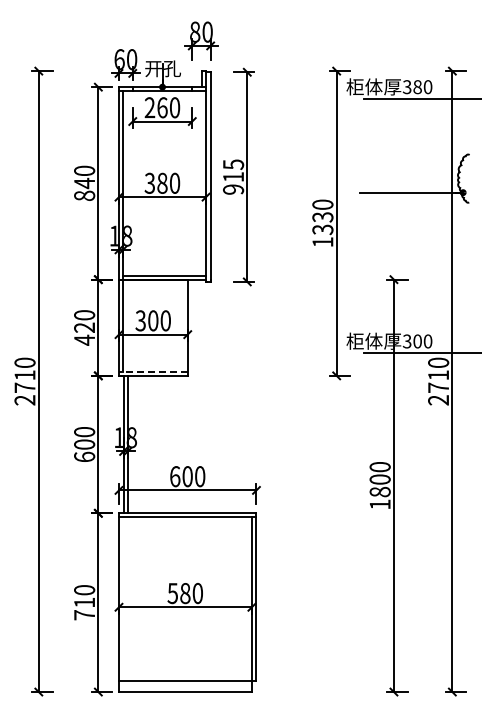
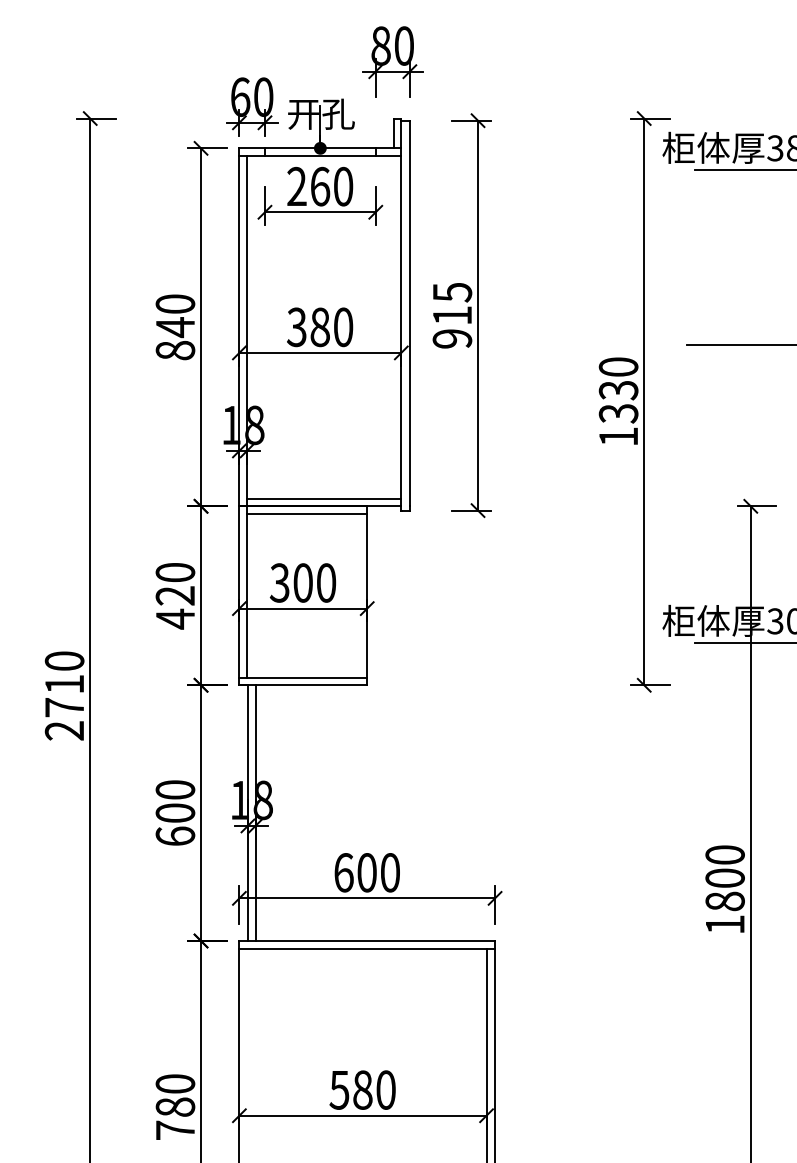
line: (155, 283) -> (307, 513), added
line: (152, 371) -> (301, 677), dashed -> solid
text: (84, 602) -> (175, 1106), 710 -> 780

